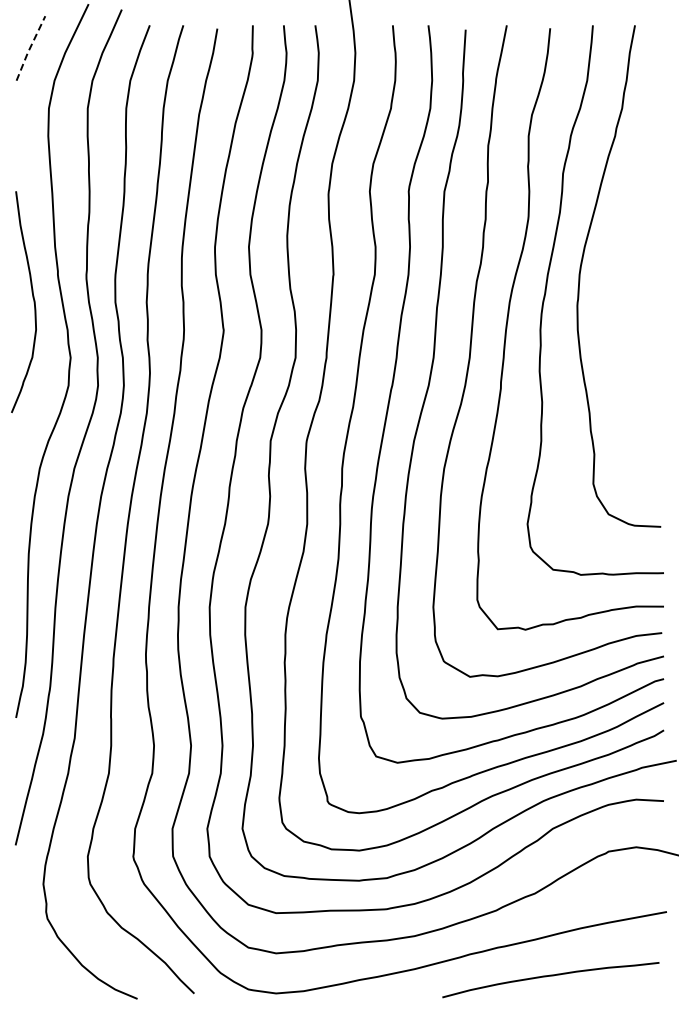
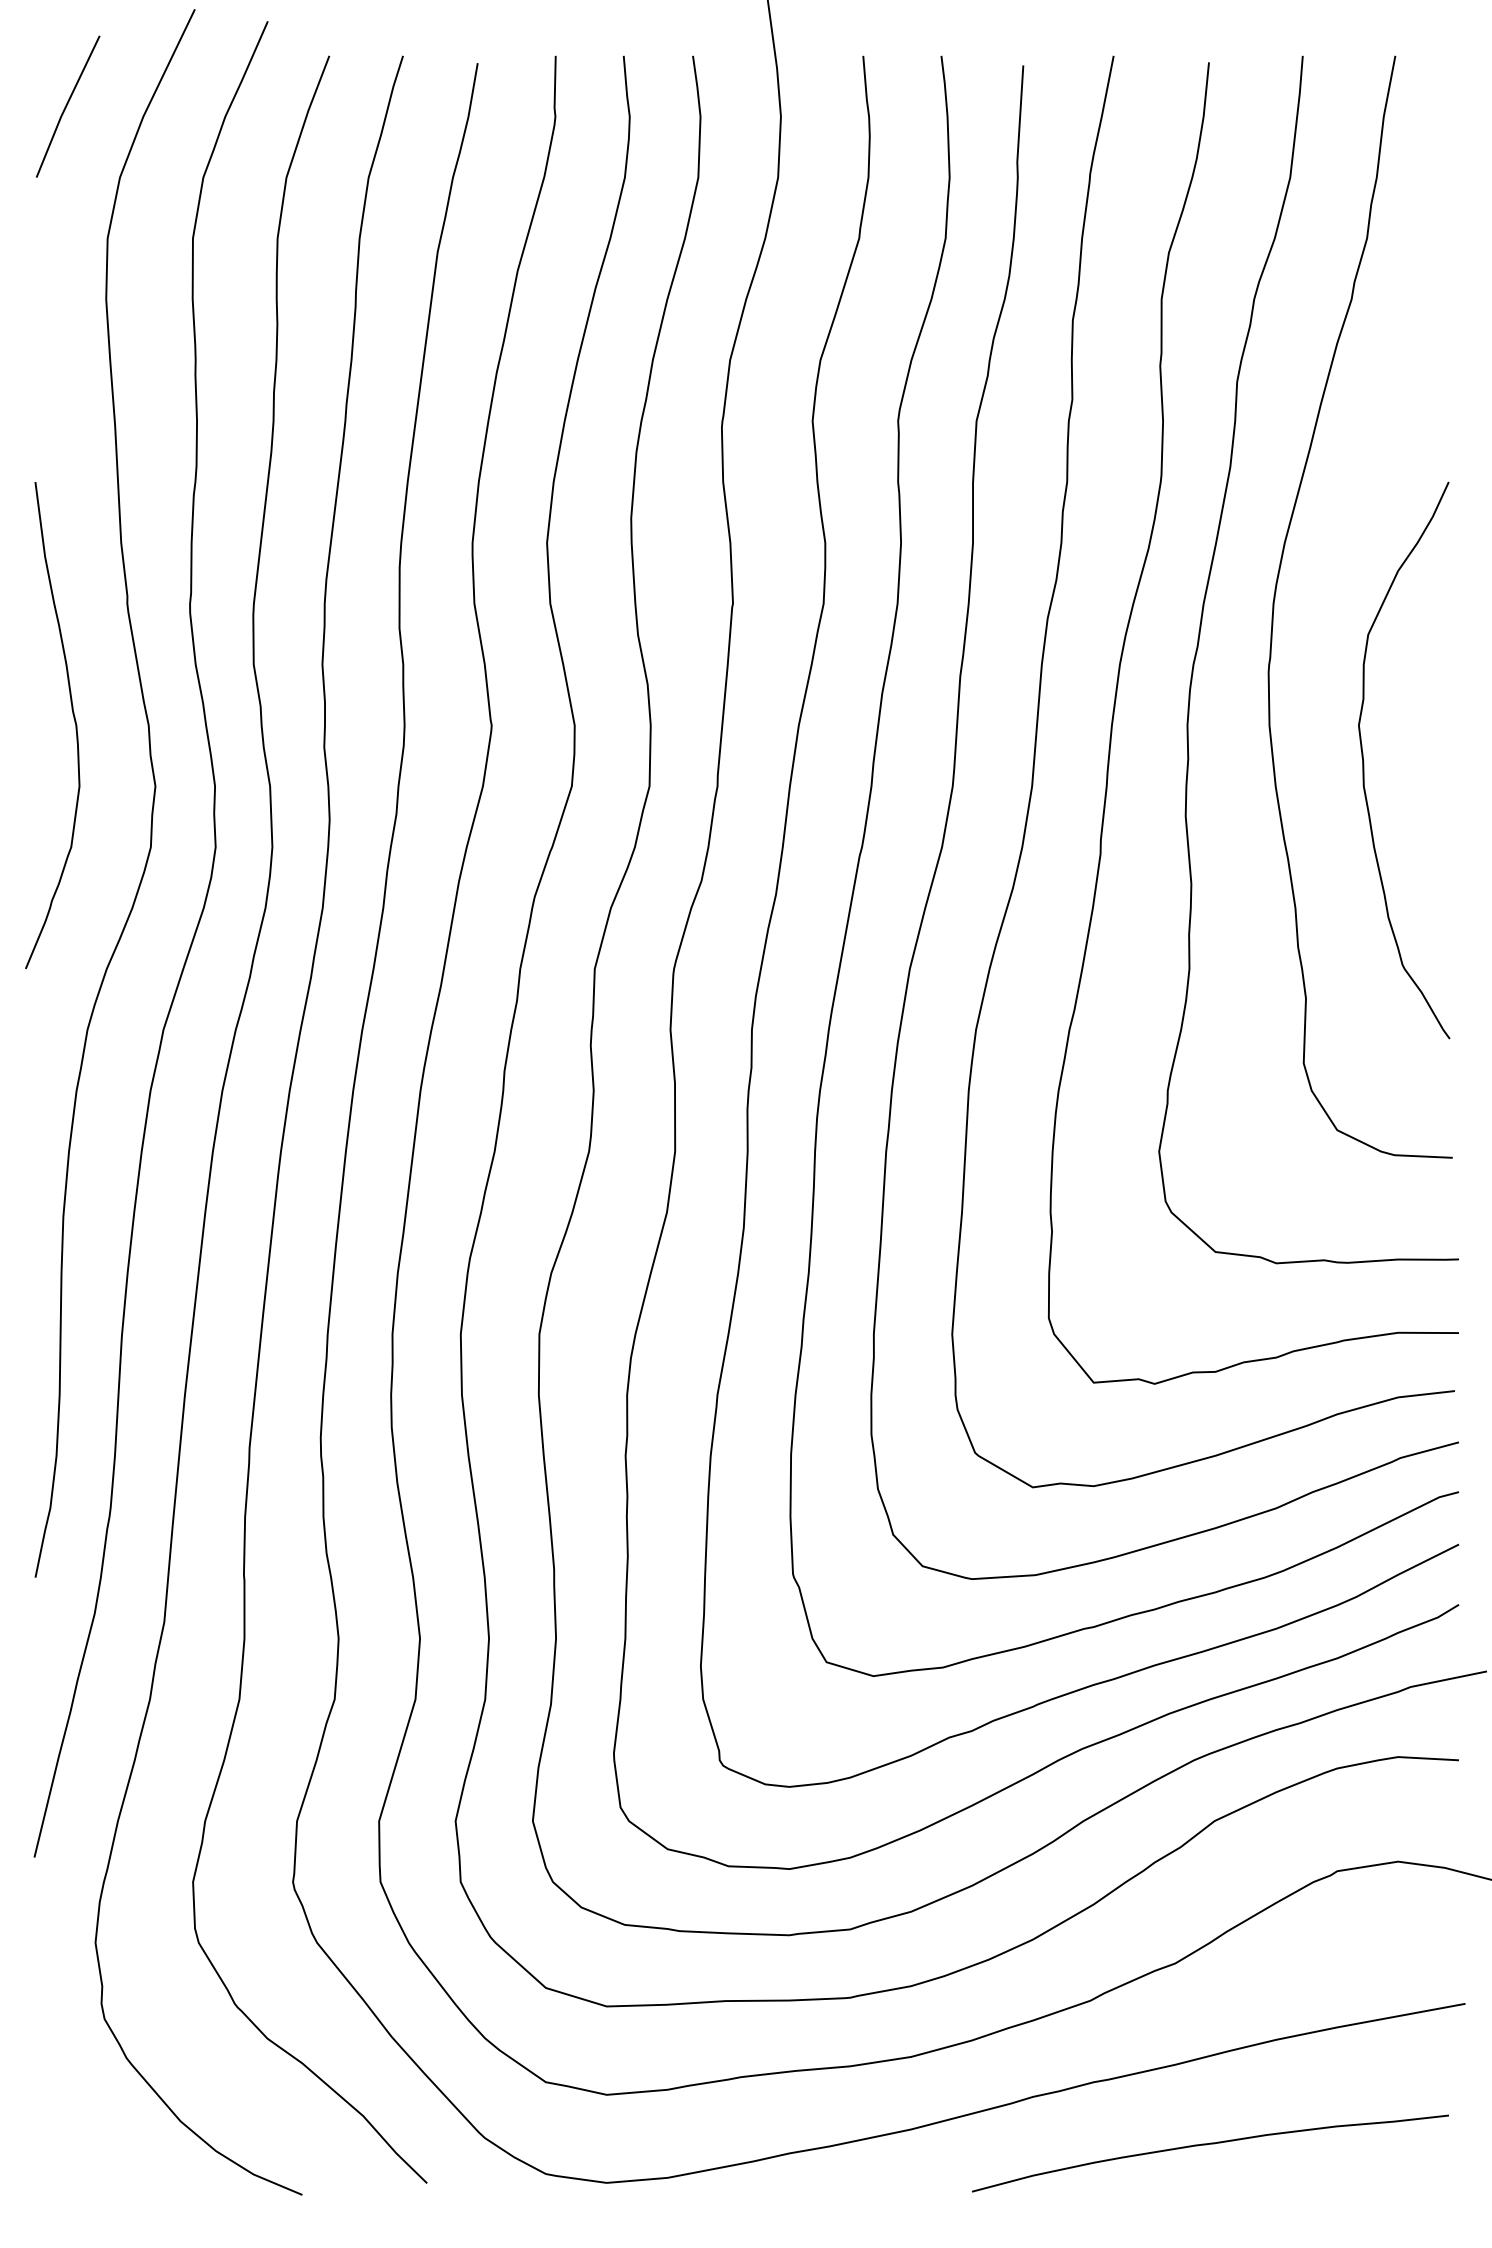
line: (29, 48) -> (64, 106), dashed -> solid
curve: (32, 298) -> (71, 717), moved
curve: (621, 345) -> (1365, 759), added

